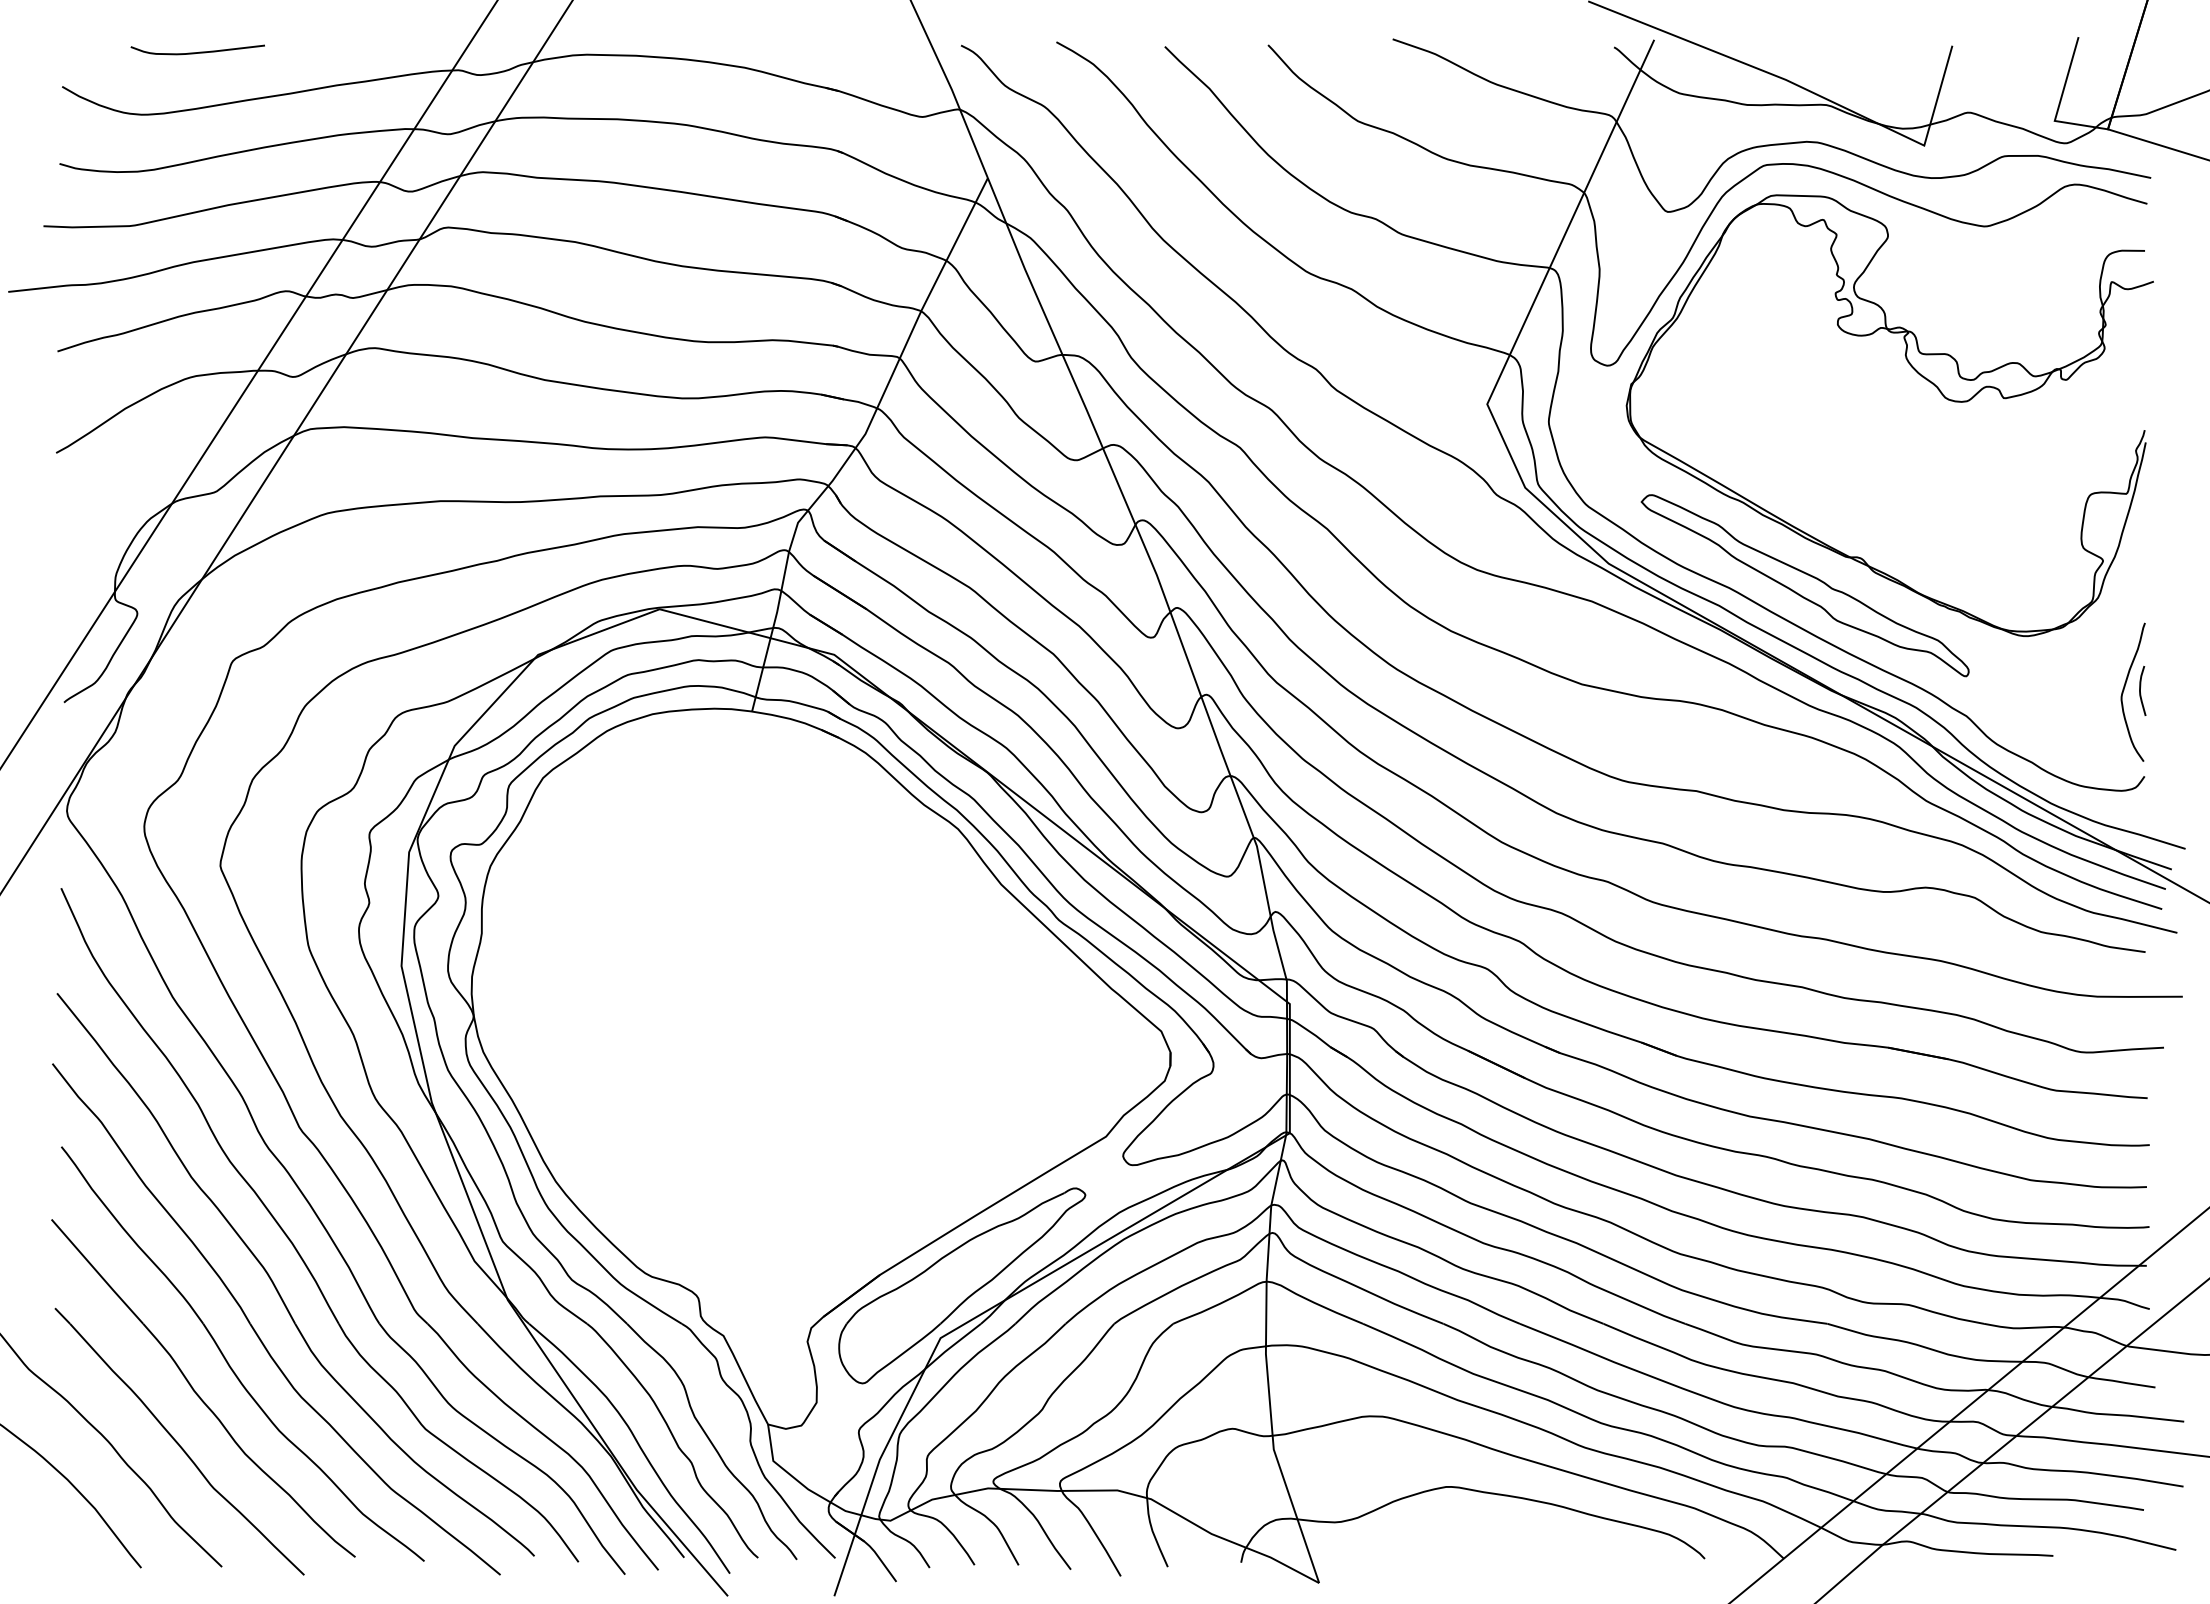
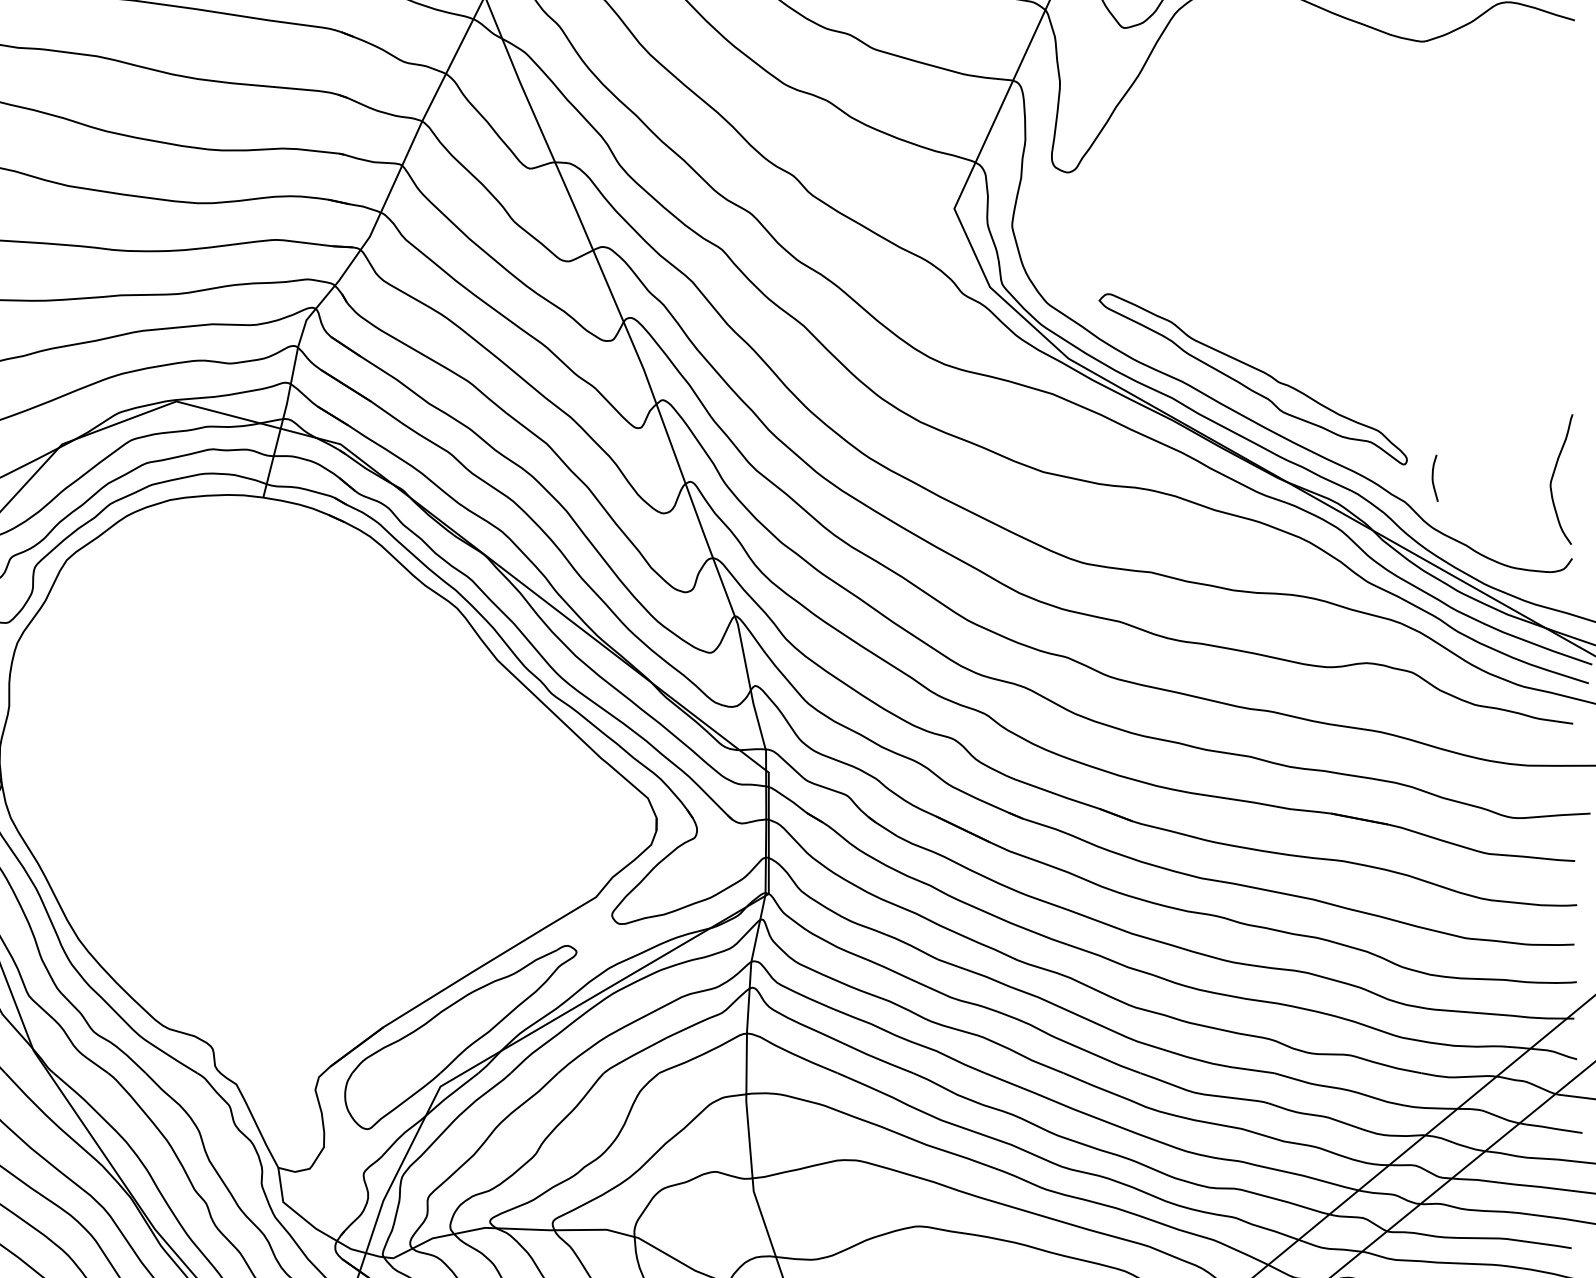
part: (1919, 375) -> (1360, 181), removed
curve: (2140, 690) -> (1433, 477), moved

